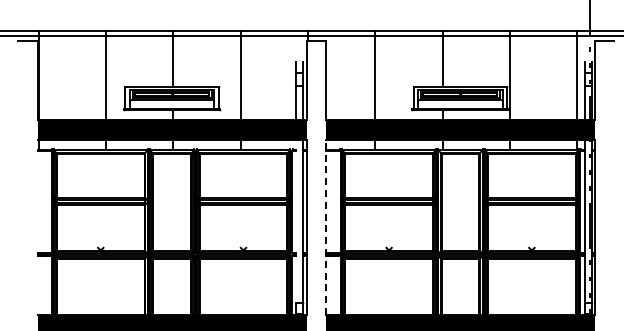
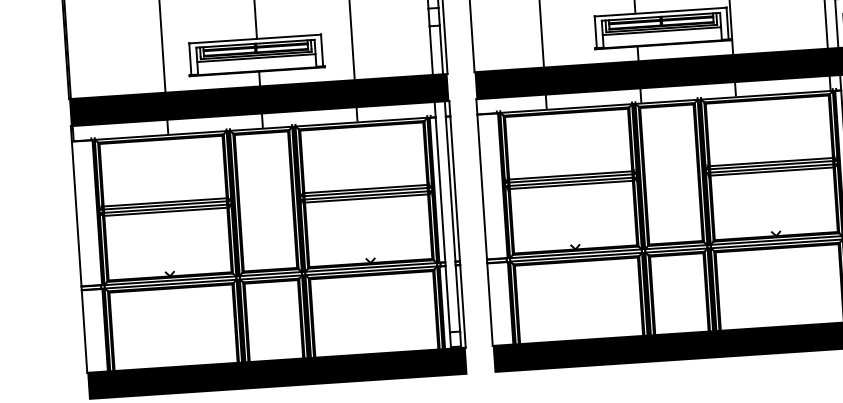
line: (296, 221) -> (442, 217), added
line: (37, 227) -> (78, 249), added
line: (325, 227) -> (483, 222), dashed -> solid

